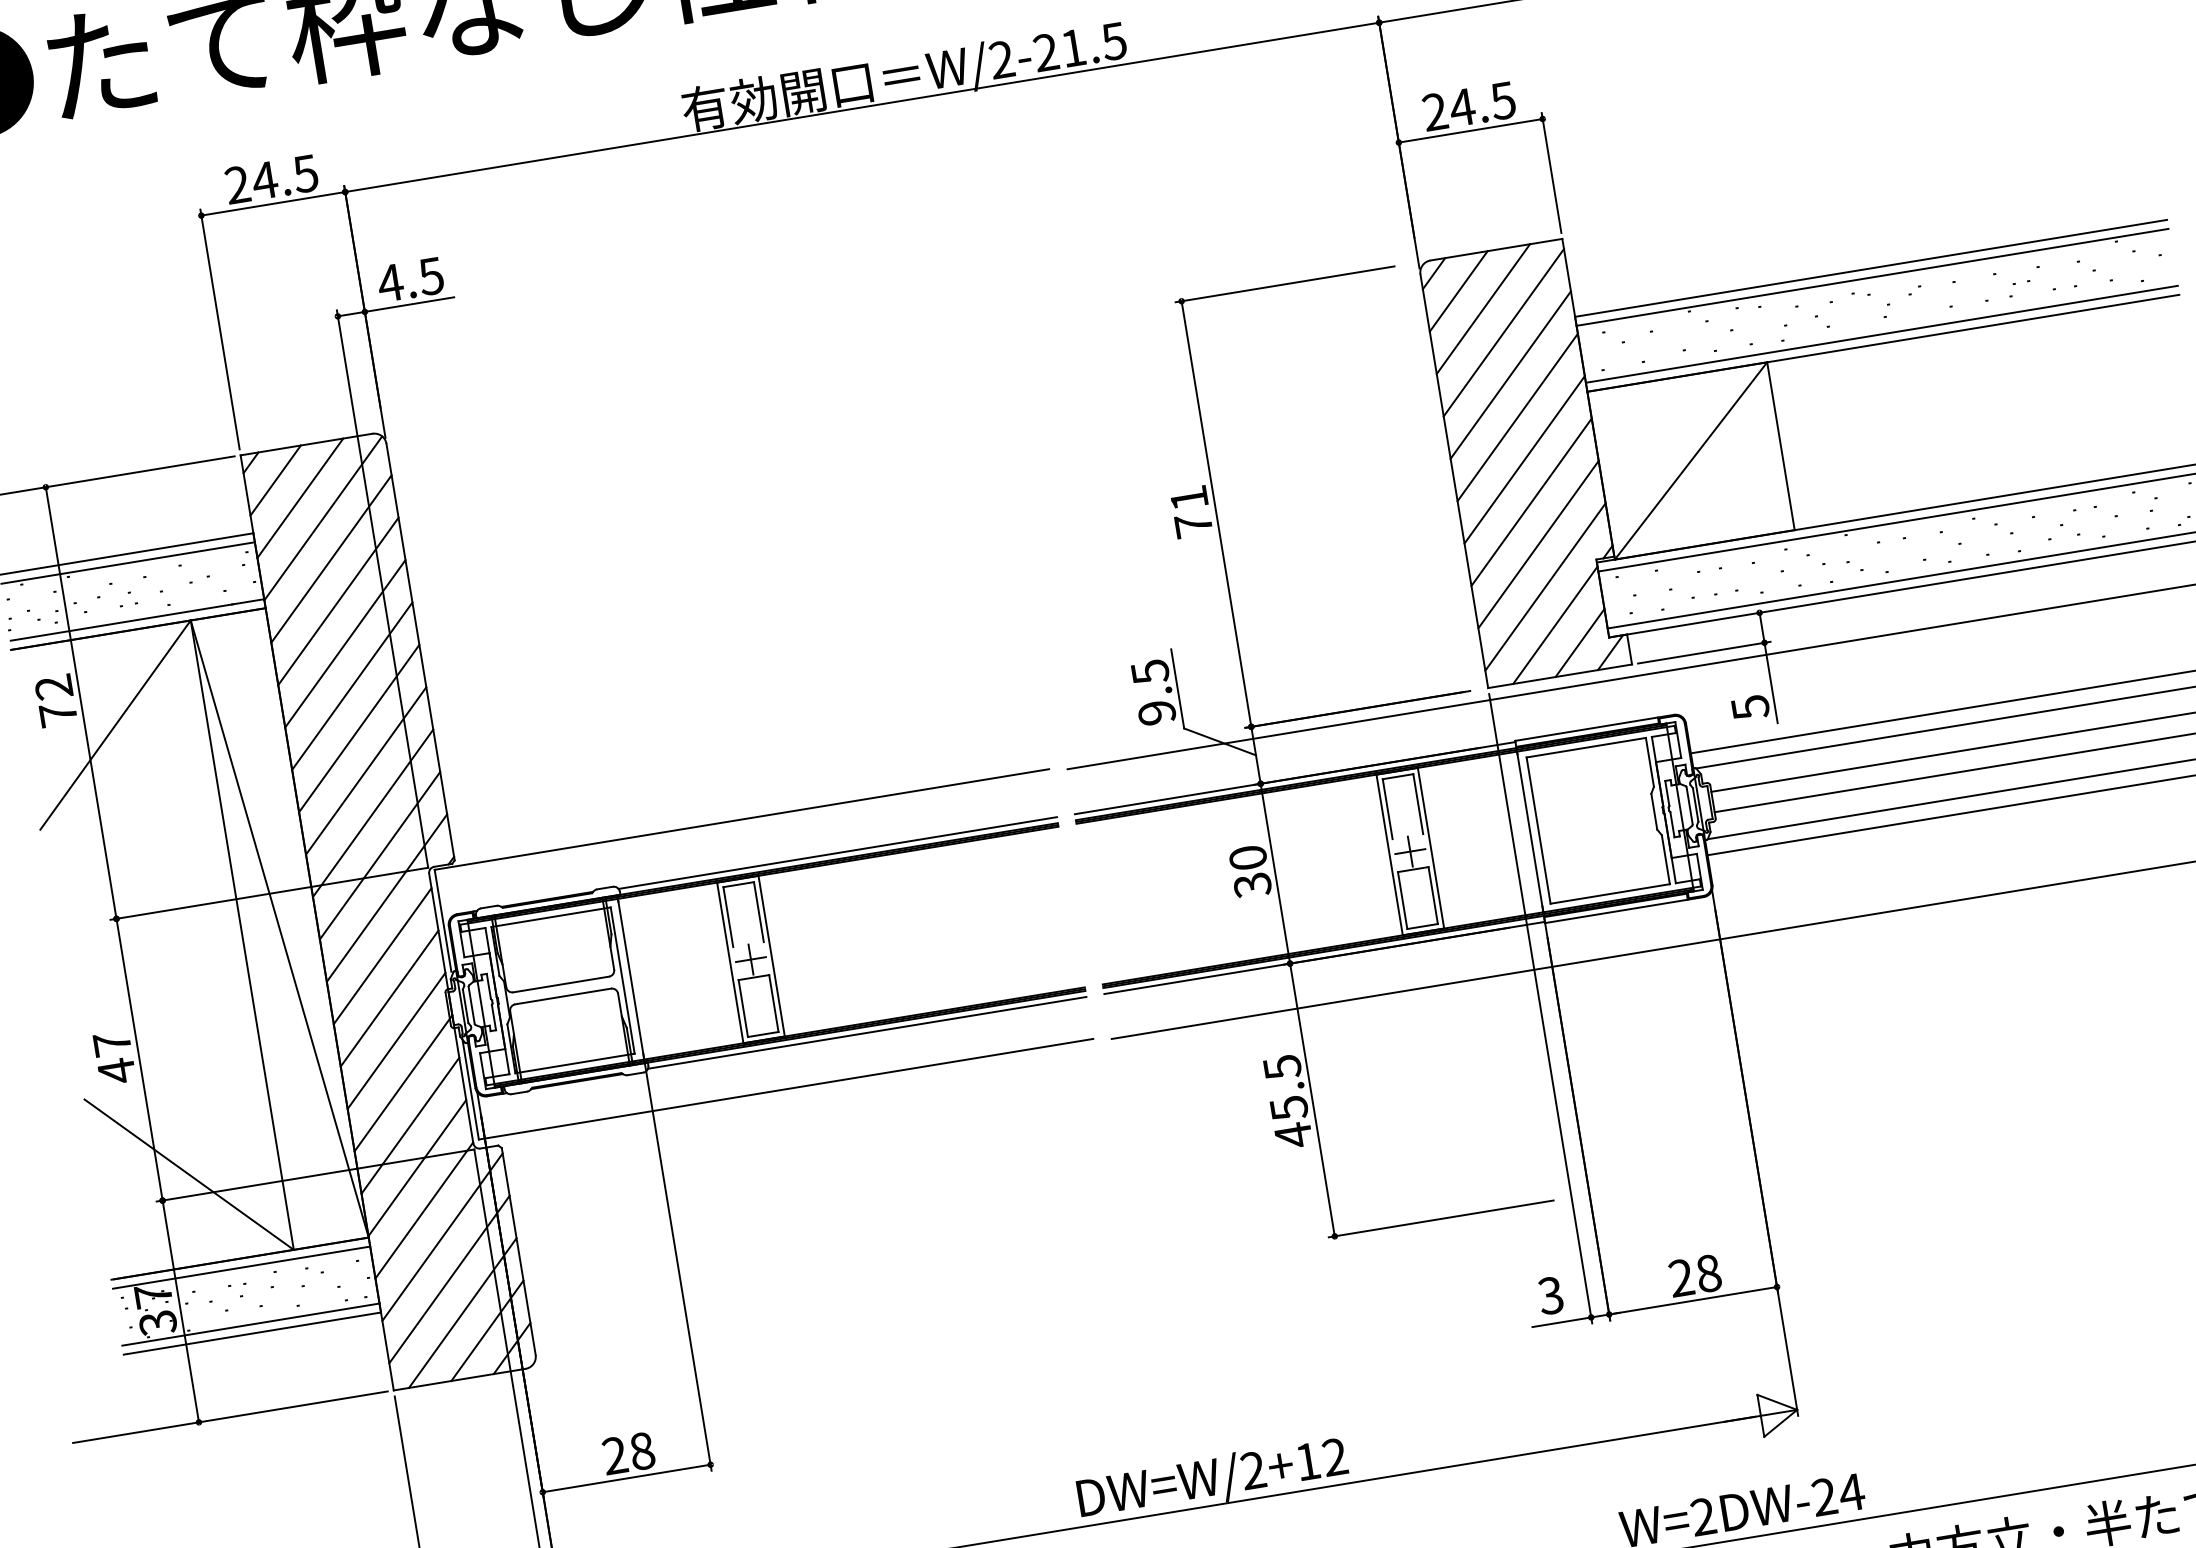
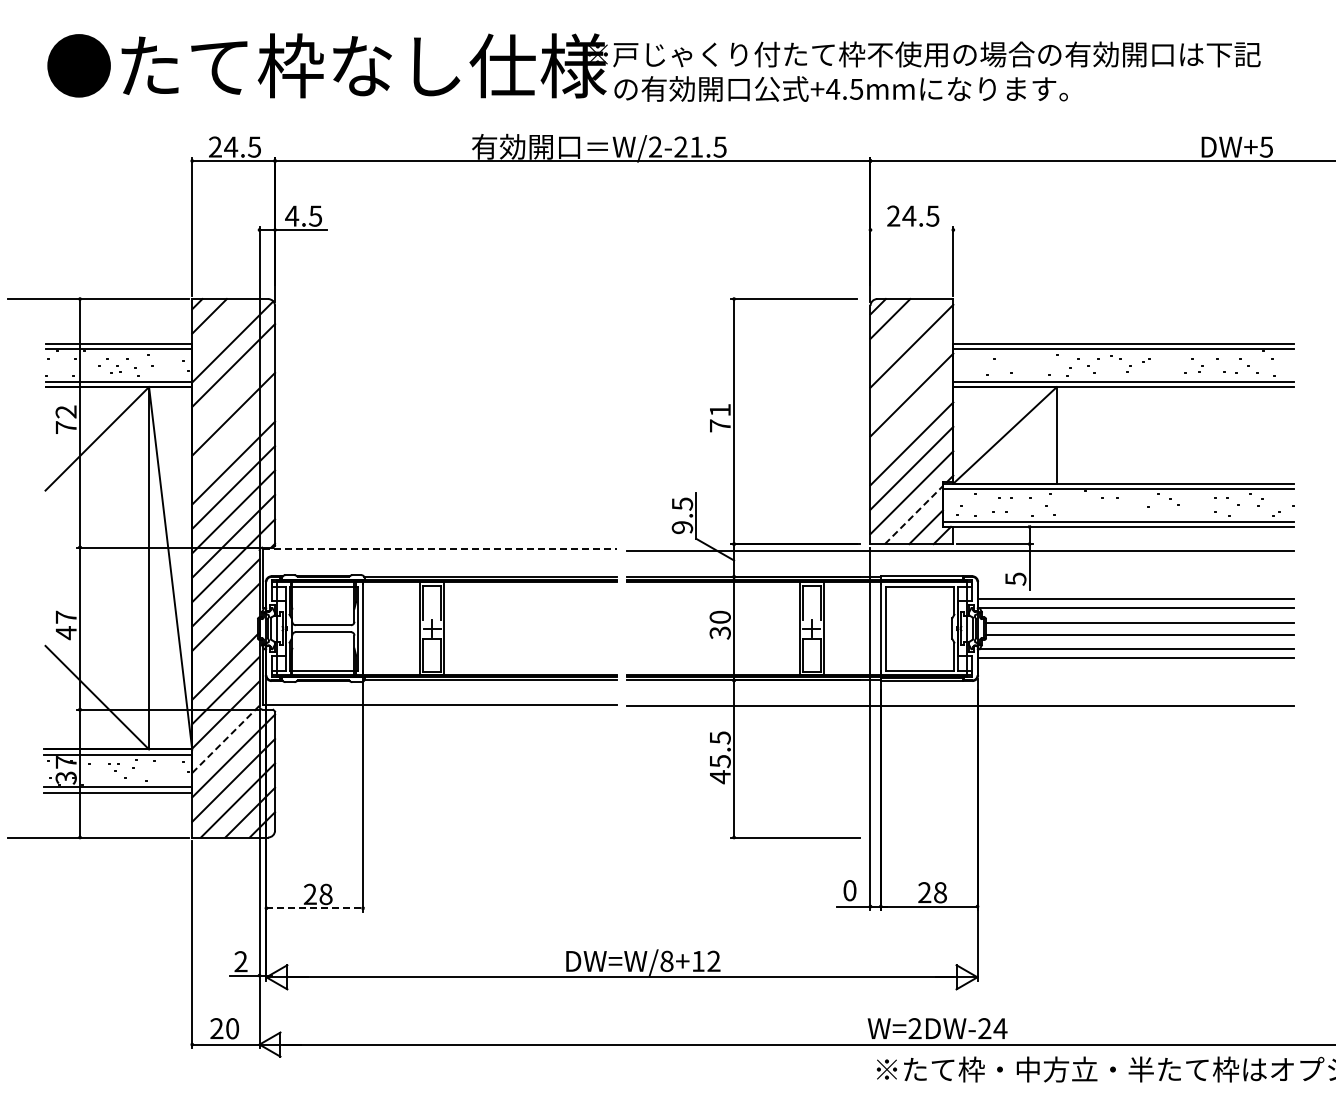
line: (1470, 131) -> (911, 230), removed
line: (1483, 309) -> (902, 331), removed
line: (1510, 374) -> (911, 370), removed
line: (1523, 460) -> (911, 419), removed
line: (299, 498) -> (221, 328), removed
line: (338, 600) -> (233, 389), removed
line: (1556, 624) -> (914, 514), solid -> dashed
line: (351, 685) -> (233, 438), removed
line: (741, 819) -> (439, 549), solid -> dashed
line: (395, 1040) -> (225, 641), removed
line: (423, 1210) -> (225, 739), solid -> dashed
text: (1550, 1295) -> (849, 890), 3 -> 0
text: (1252, 1470) -> (666, 961), DW=W/2+12 -> DW=W/8+12
line: (628, 1478) -> (315, 908), solid -> dashed

